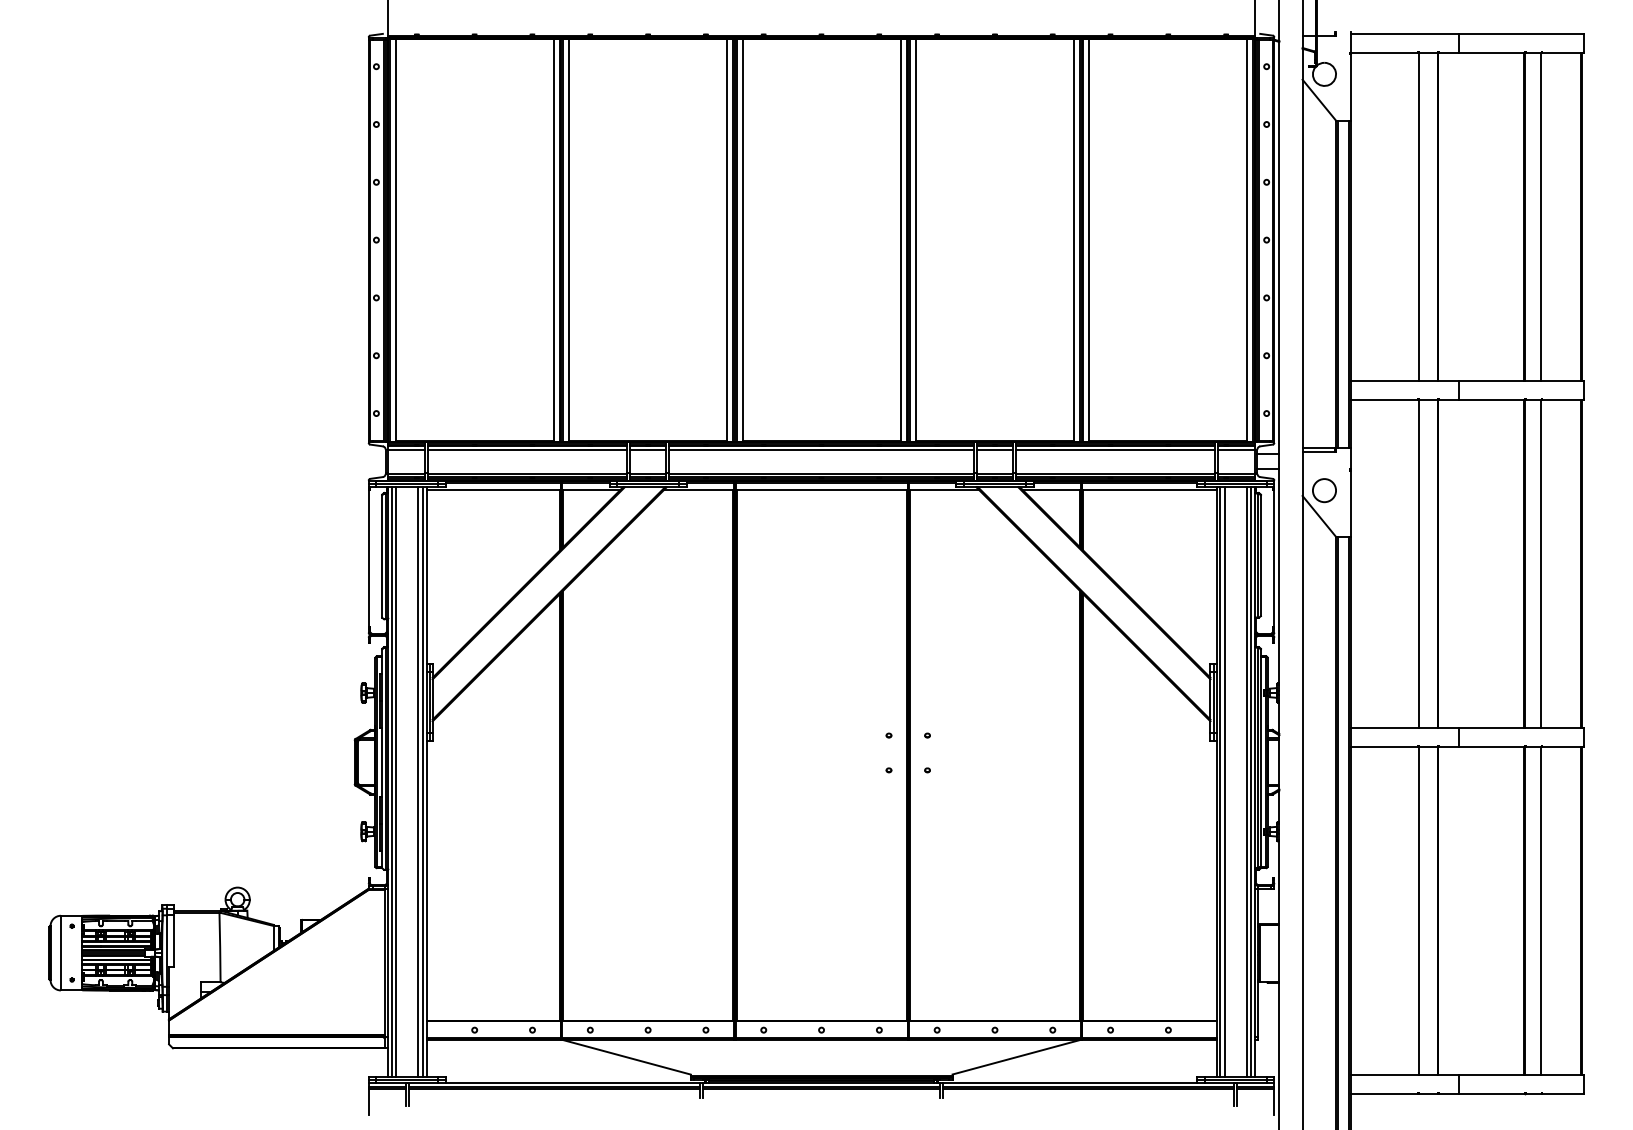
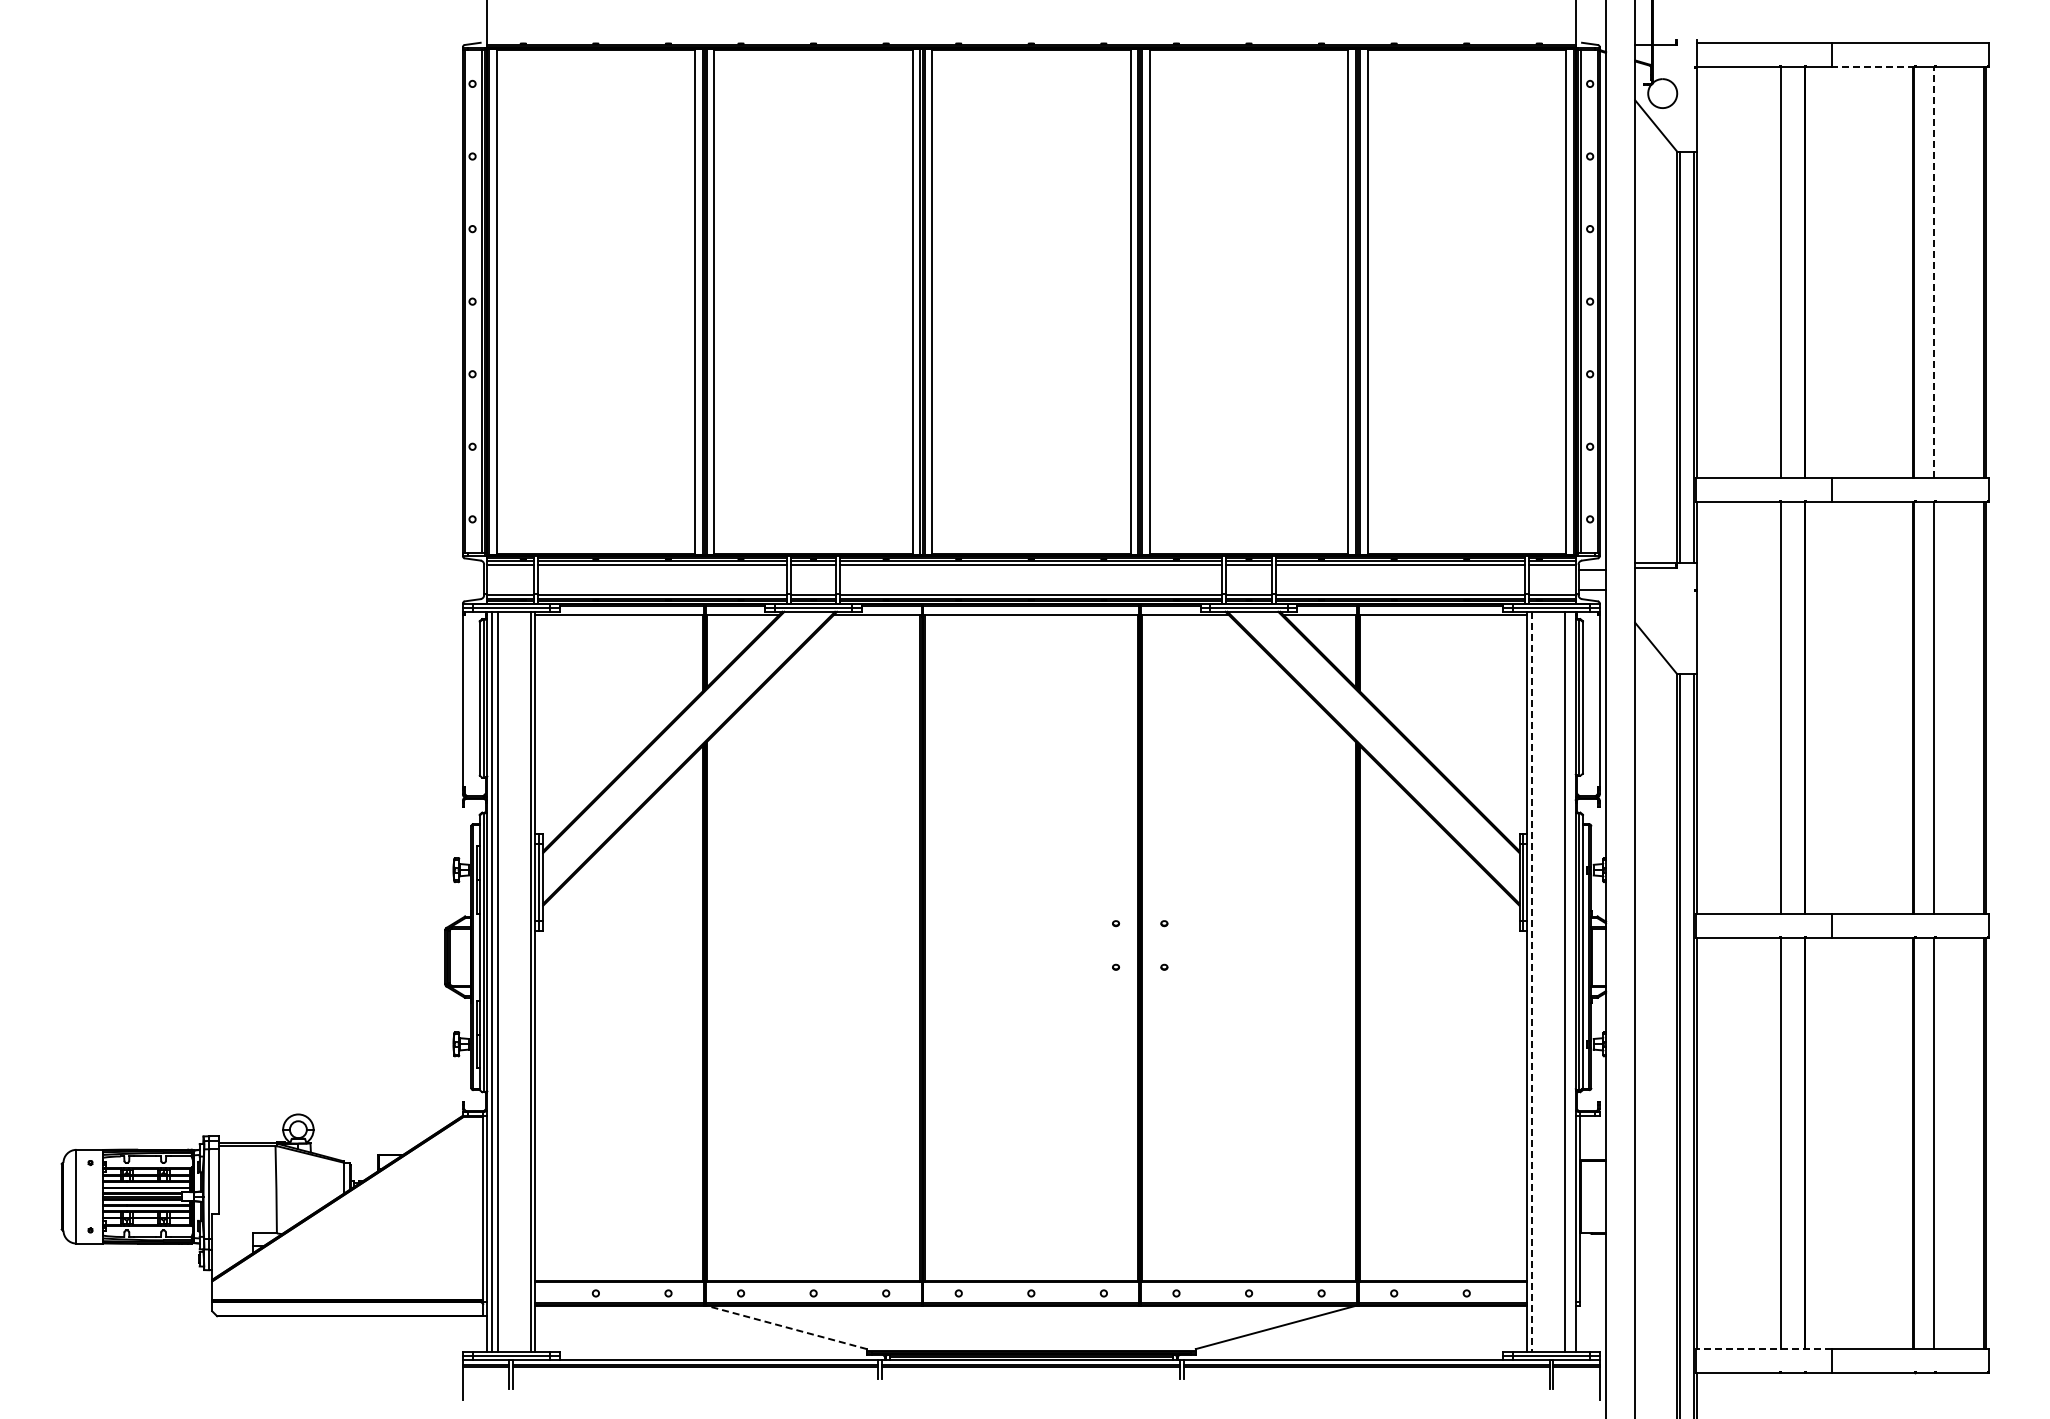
line: (1491, 53) -> (1872, 67), solid -> dashed
line: (1541, 216) -> (1934, 272), solid -> dashed
circle: (1324, 490) -> (1662, 615), removed
line: (417, 781) -> (524, 981), removed
line: (1224, 781) -> (1537, 981), removed
line: (1251, 781) -> (1570, 981), removed
line: (1220, 782) -> (1532, 982), solid -> dashed
line: (625, 1057) -> (785, 1327), solid -> dashed
line: (1405, 1074) -> (1764, 1349), solid -> dashed

